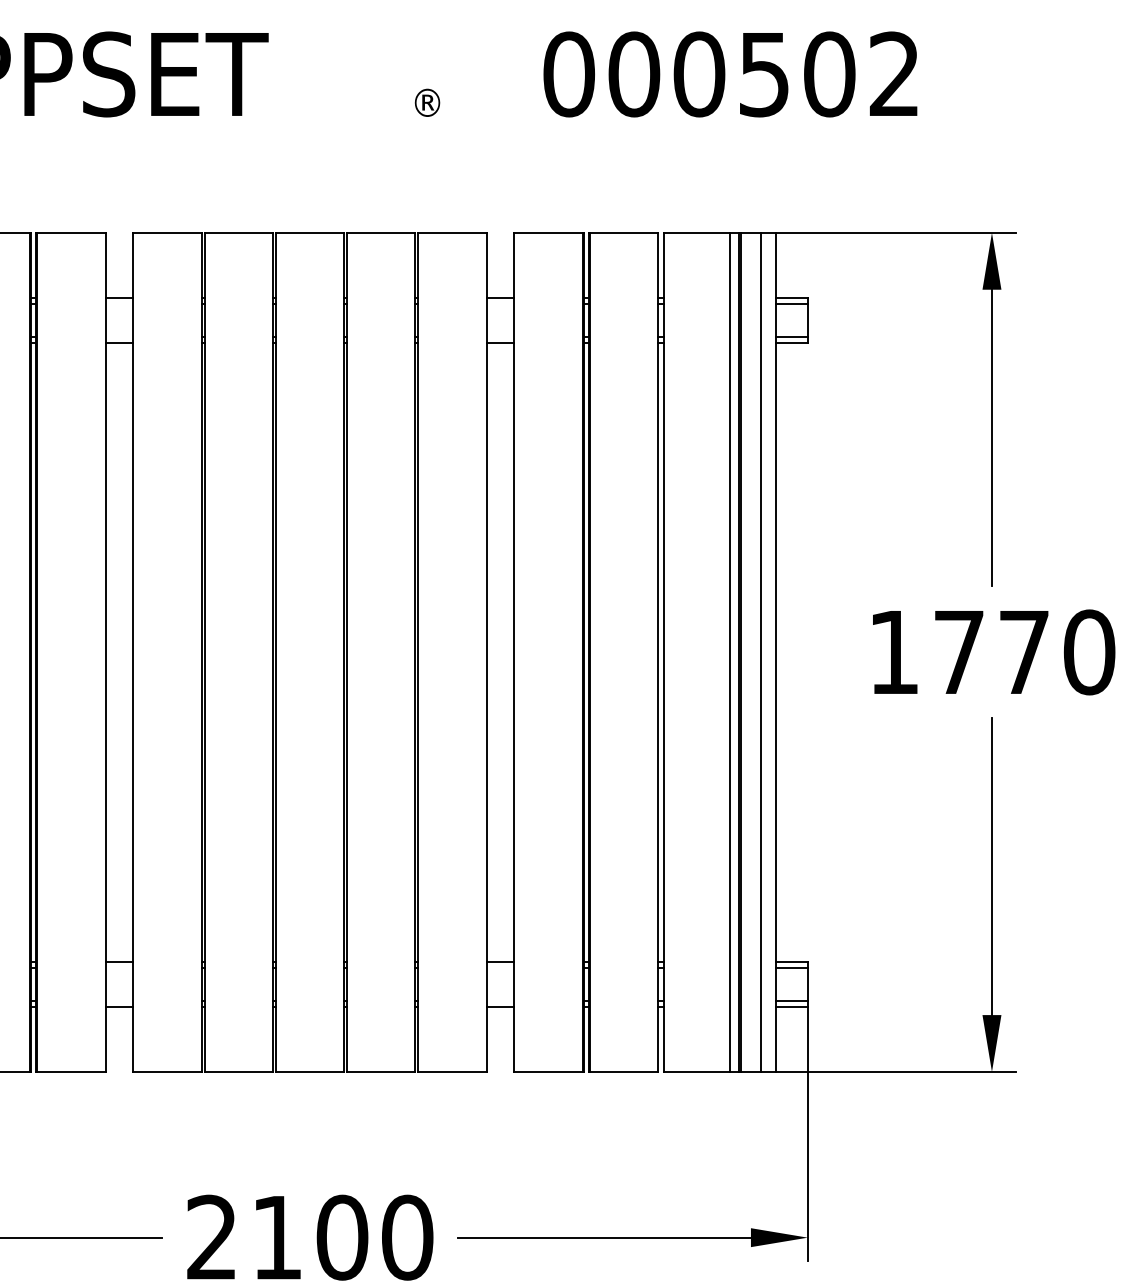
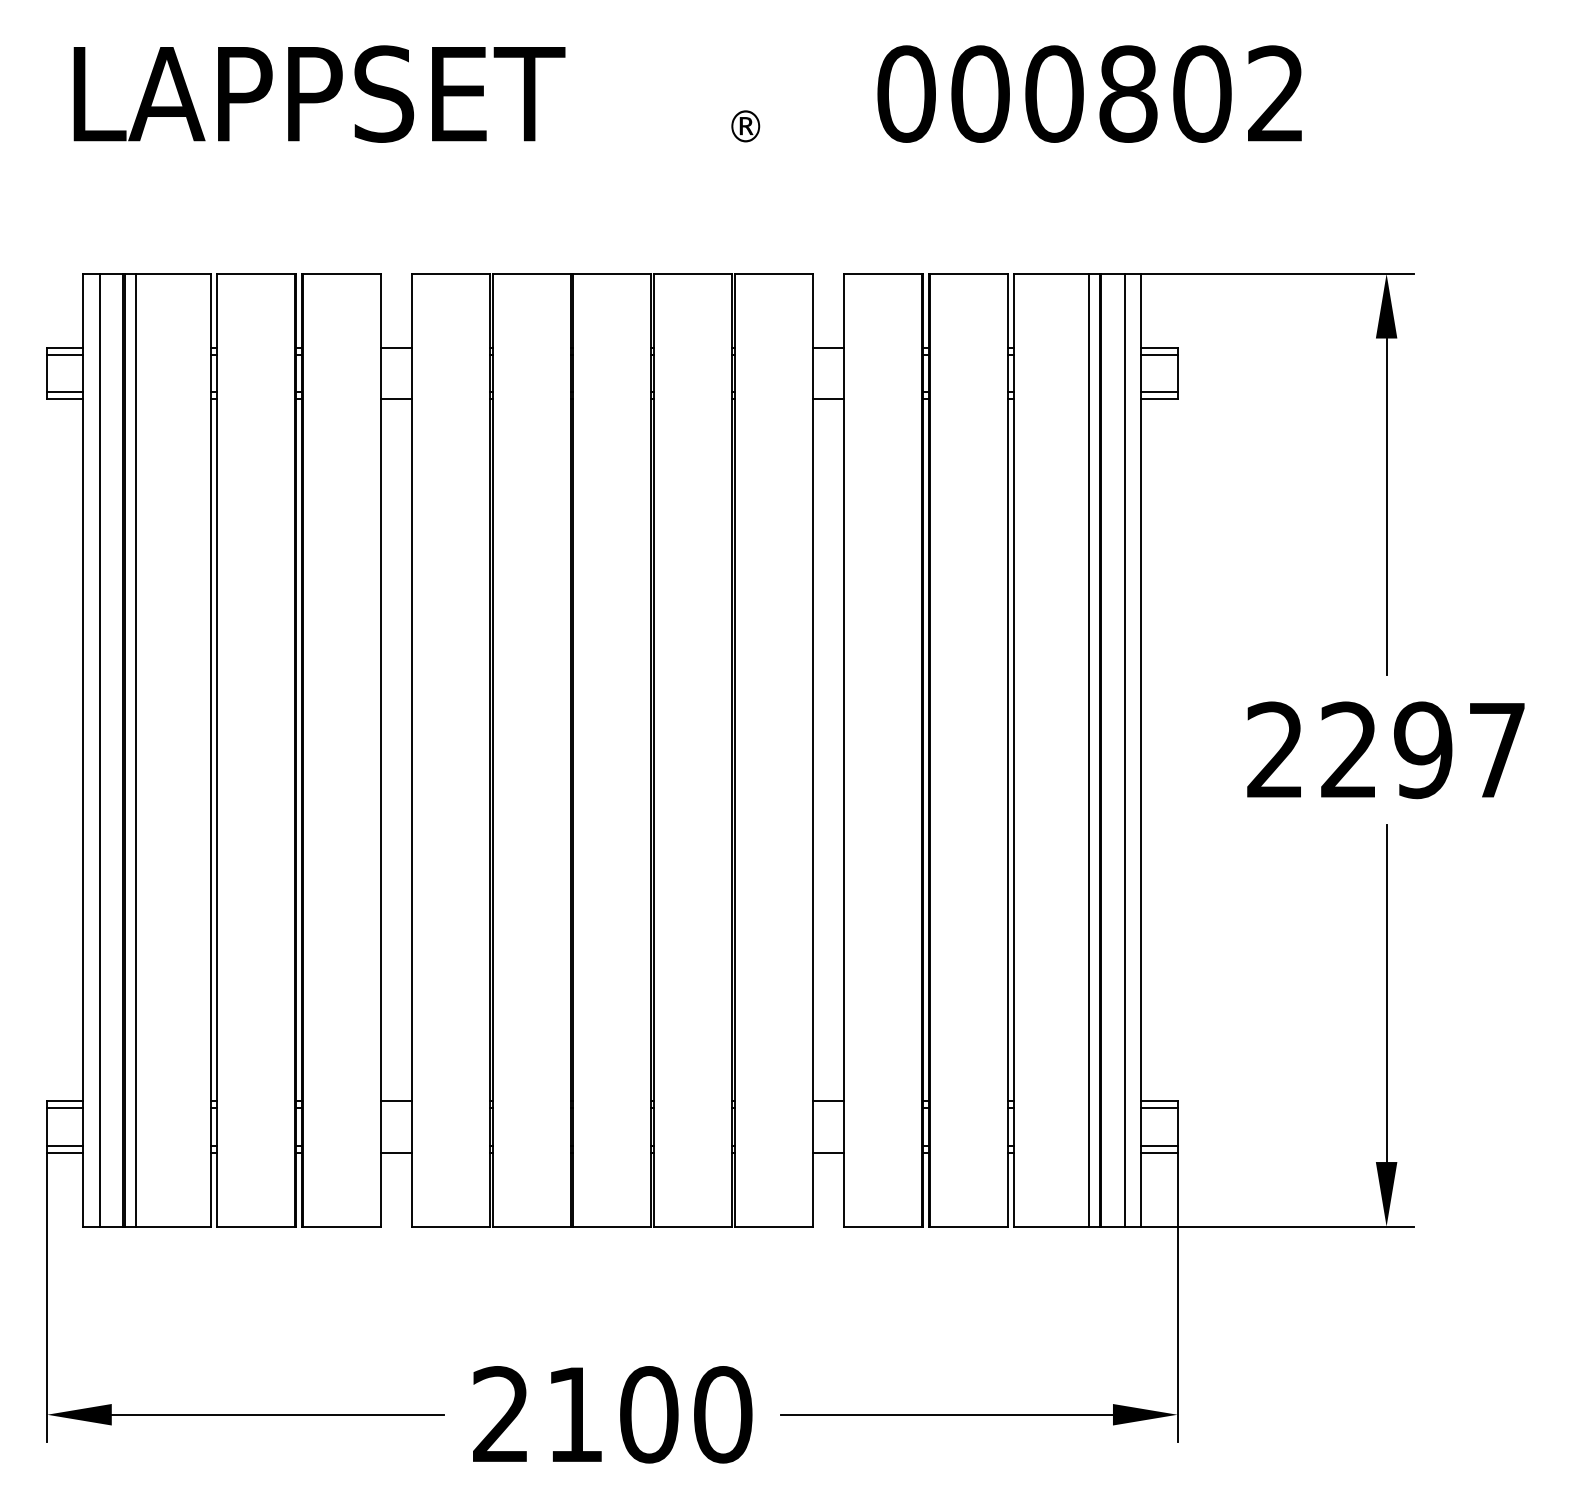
text: (764, 73) -> (1128, 93), 000502 -> 000802
text: (991, 652) -> (1386, 750), 1770 -> 2297

